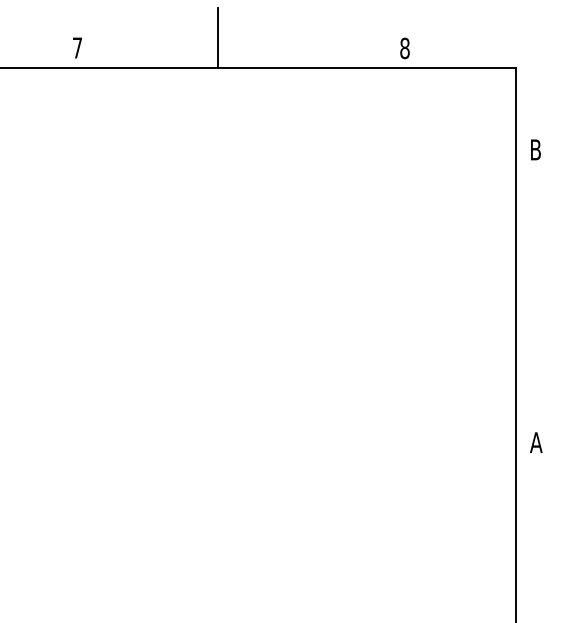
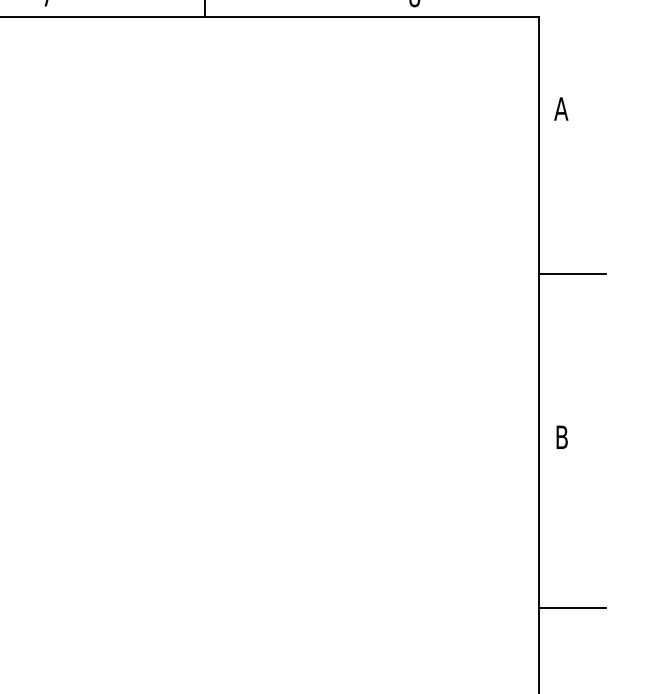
text: (535, 149) -> (561, 108), B -> A
line: (545, 296) -> (572, 273), added
text: (536, 442) -> (562, 437), A -> B
line: (545, 594) -> (572, 607), added

